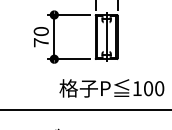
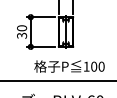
text: (41, 42) -> (22, 35), 70 -> 30

